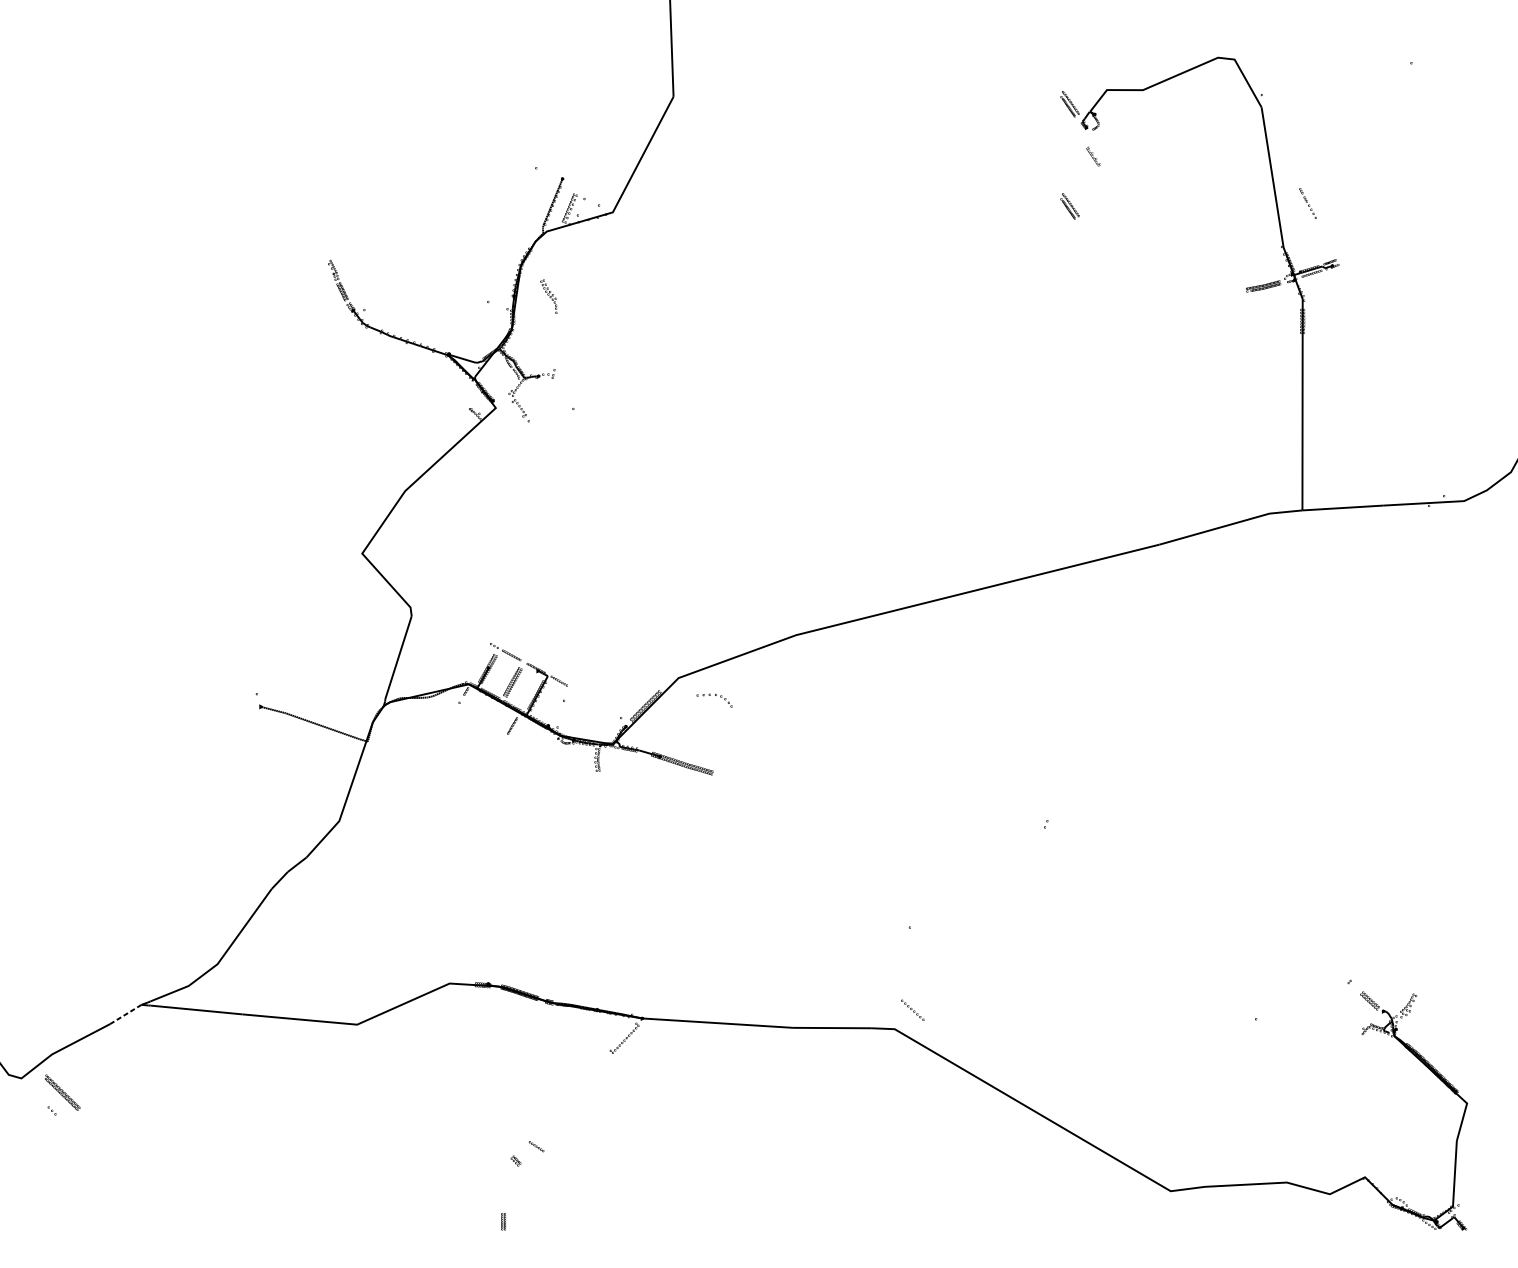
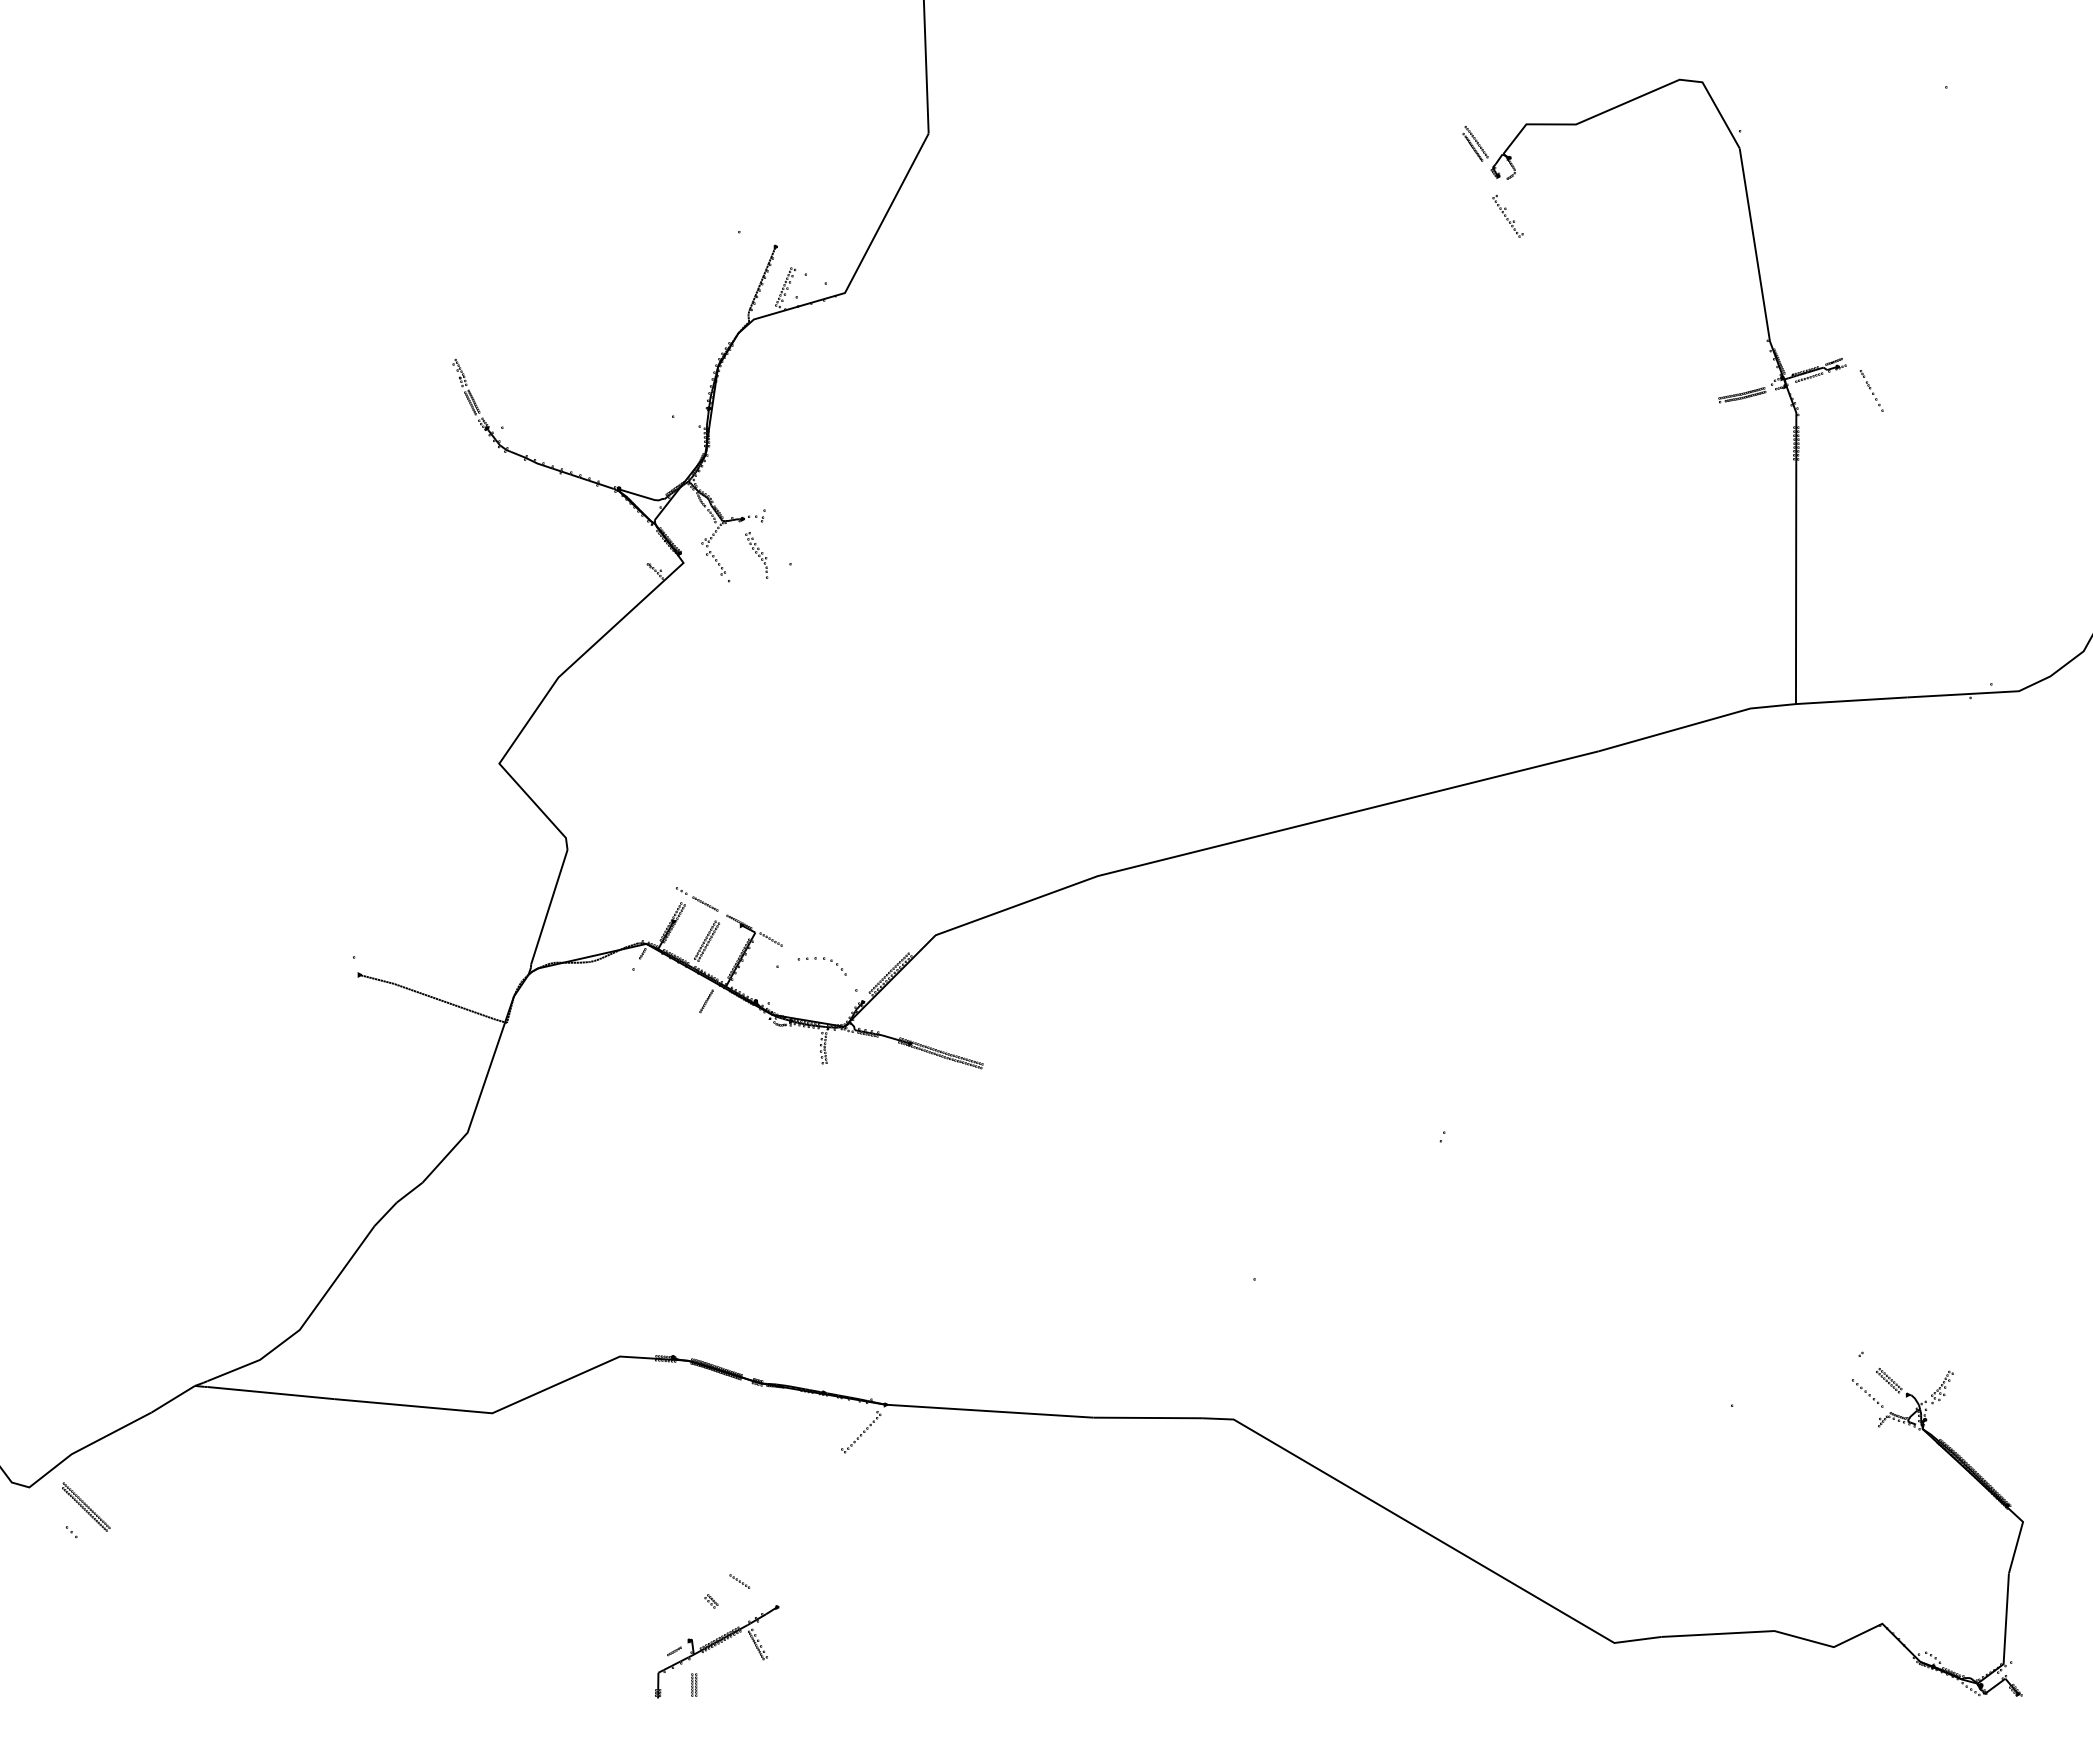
part: (1093, 156) -> (1507, 215), size x1.67
part: (1307, 203) -> (1871, 390), moved
part: (1070, 206) -> (1475, 284), removed
part: (548, 296) -> (756, 555), moved
part: (715, 695) -> (823, 959), moved
part: (912, 1010) -> (1867, 1393), moved
line: (125, 1014) -> (172, 1399), dashed -> solid
part: (520, 1197) -> (717, 1651), added

